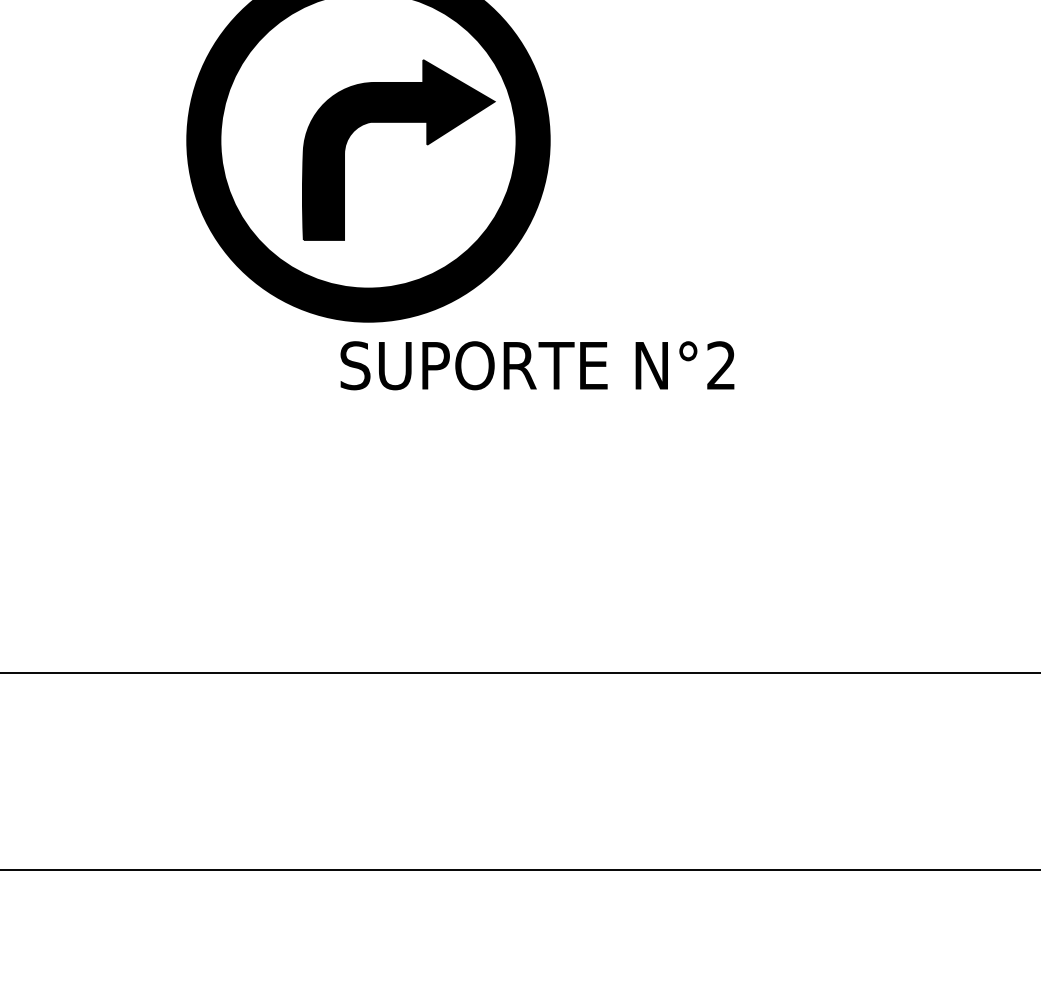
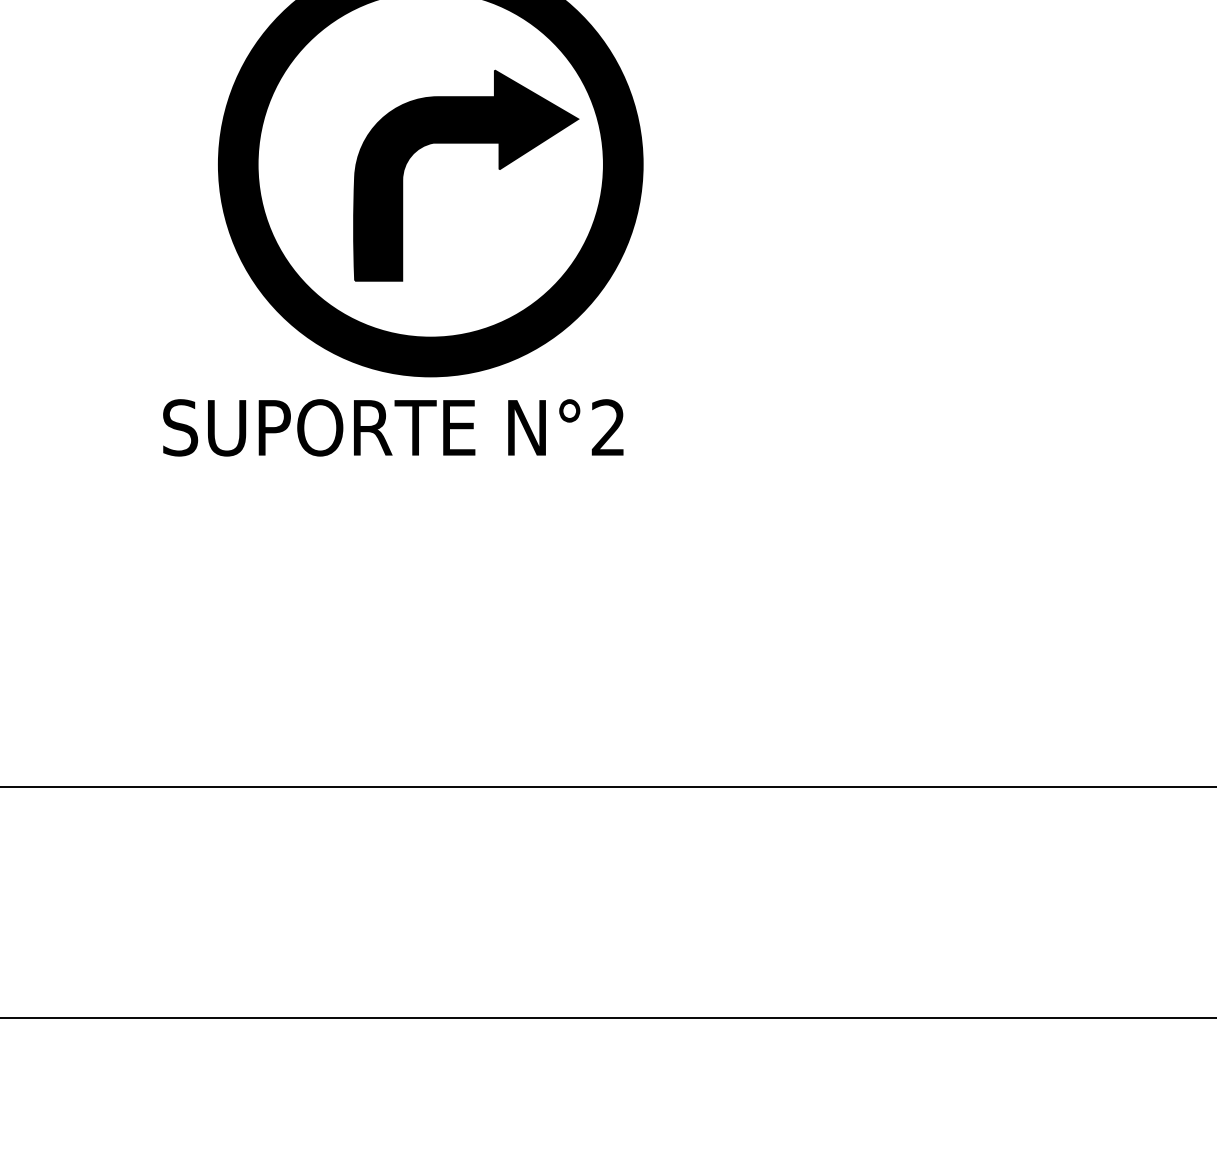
text: (537, 365) -> (393, 427), moved

